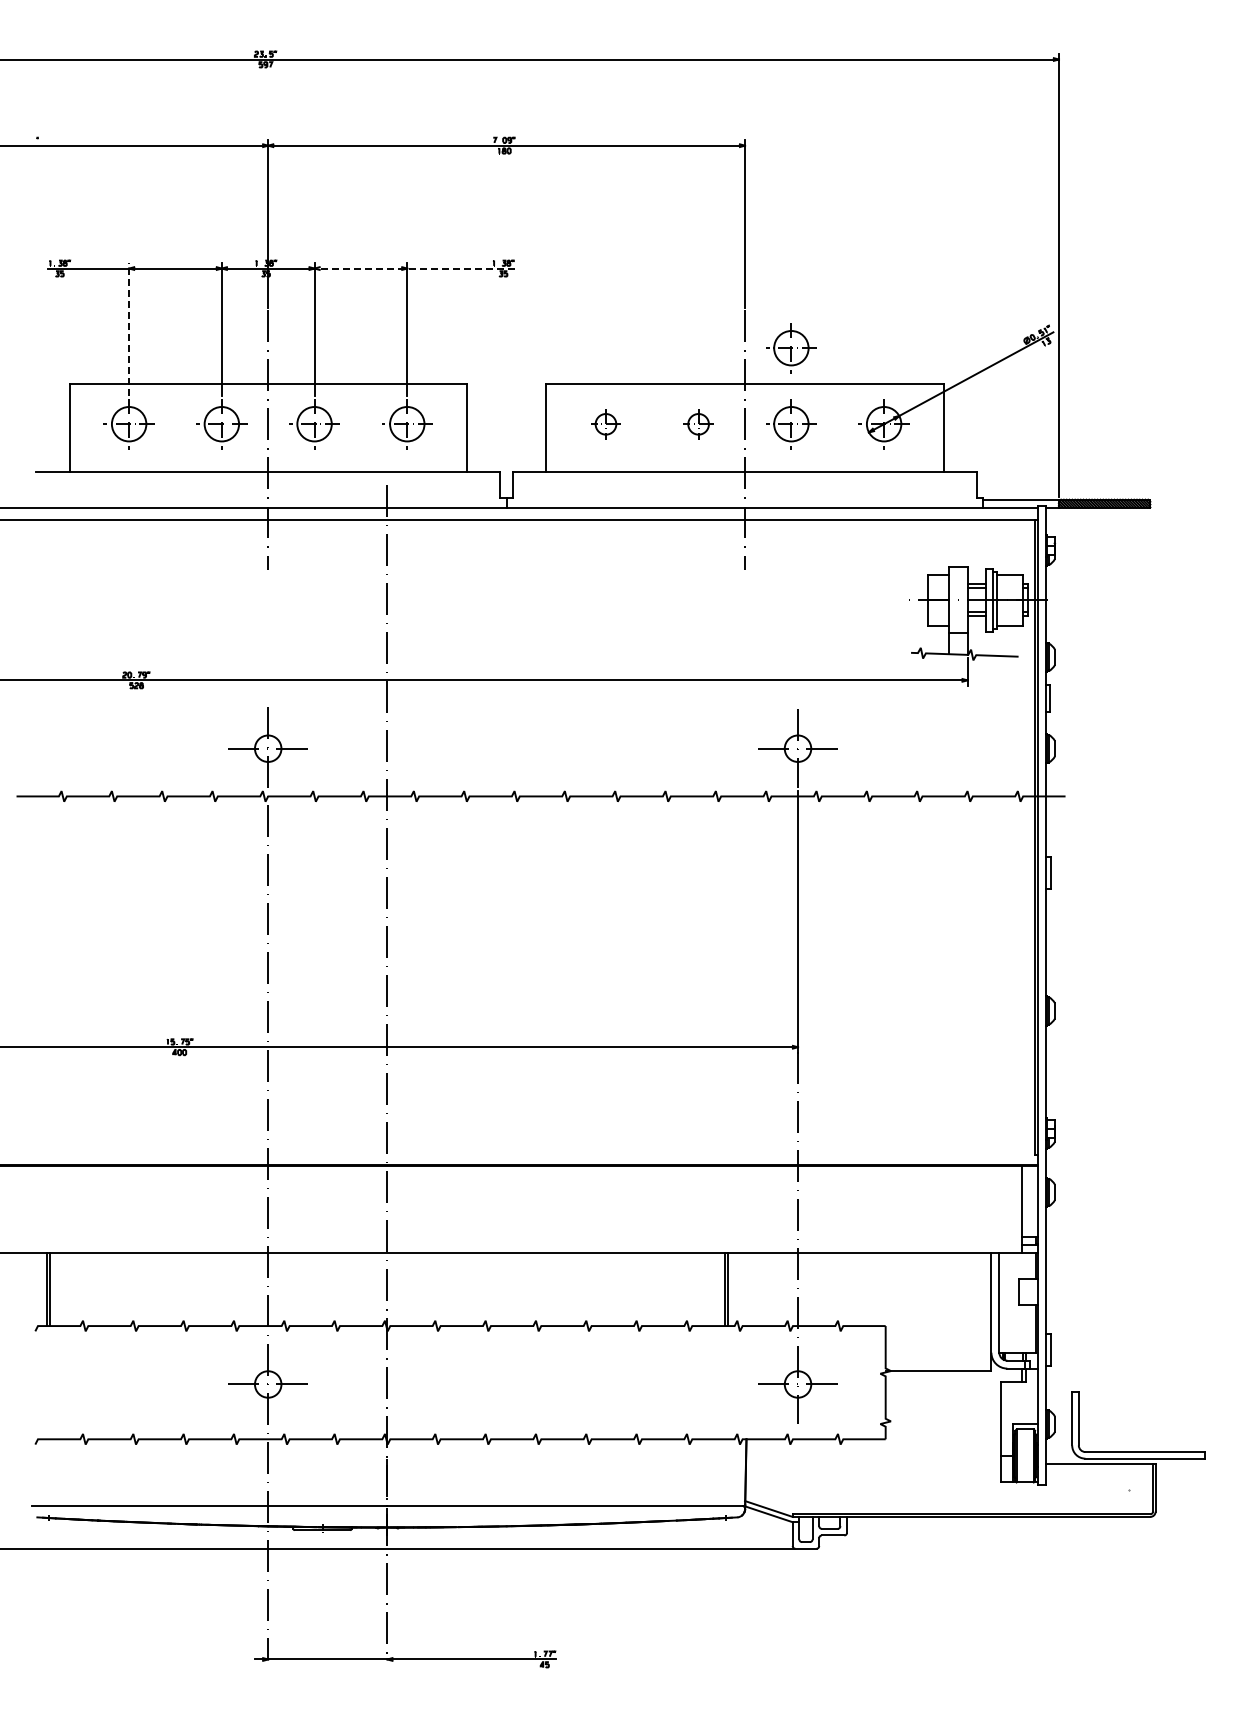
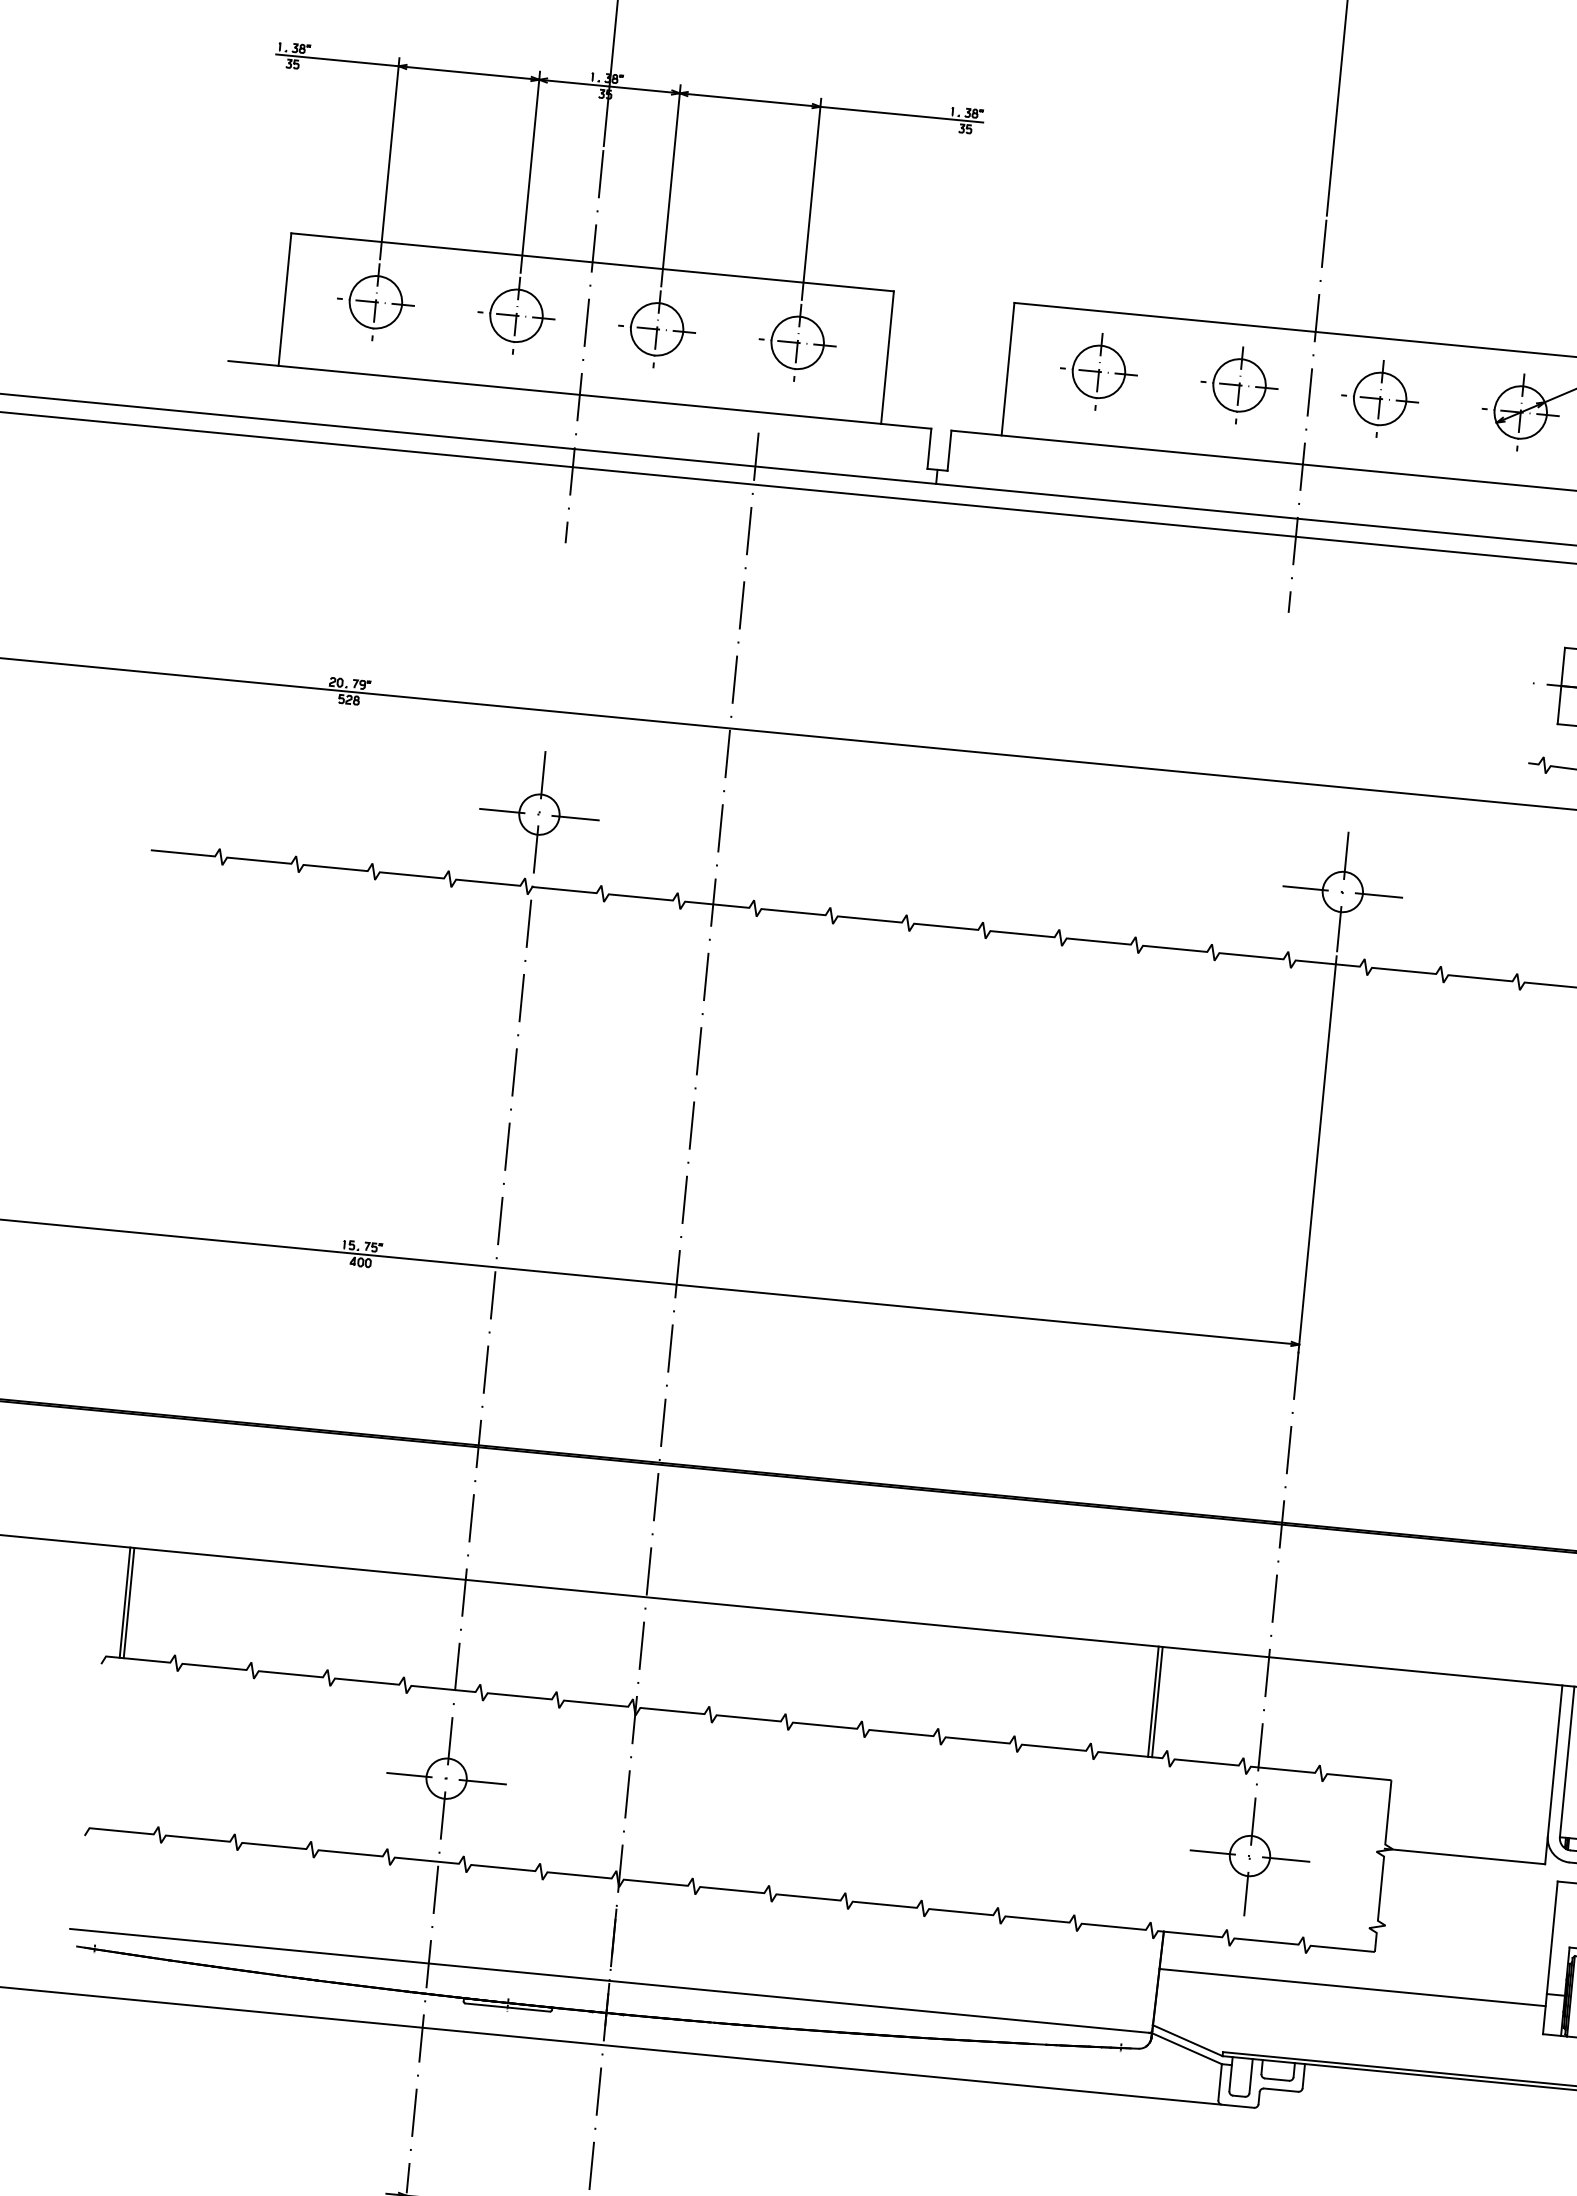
line: (414, 268) -> (831, 107), dashed -> solid
line: (129, 329) -> (390, 158), dashed -> solid
part: (791, 348) -> (1391, 284), removed
part: (605, 424) -> (1098, 372), size x1.67
part: (698, 424) -> (1239, 385), size x1.67
line: (872, 1463) -> (1351, 1986), added

